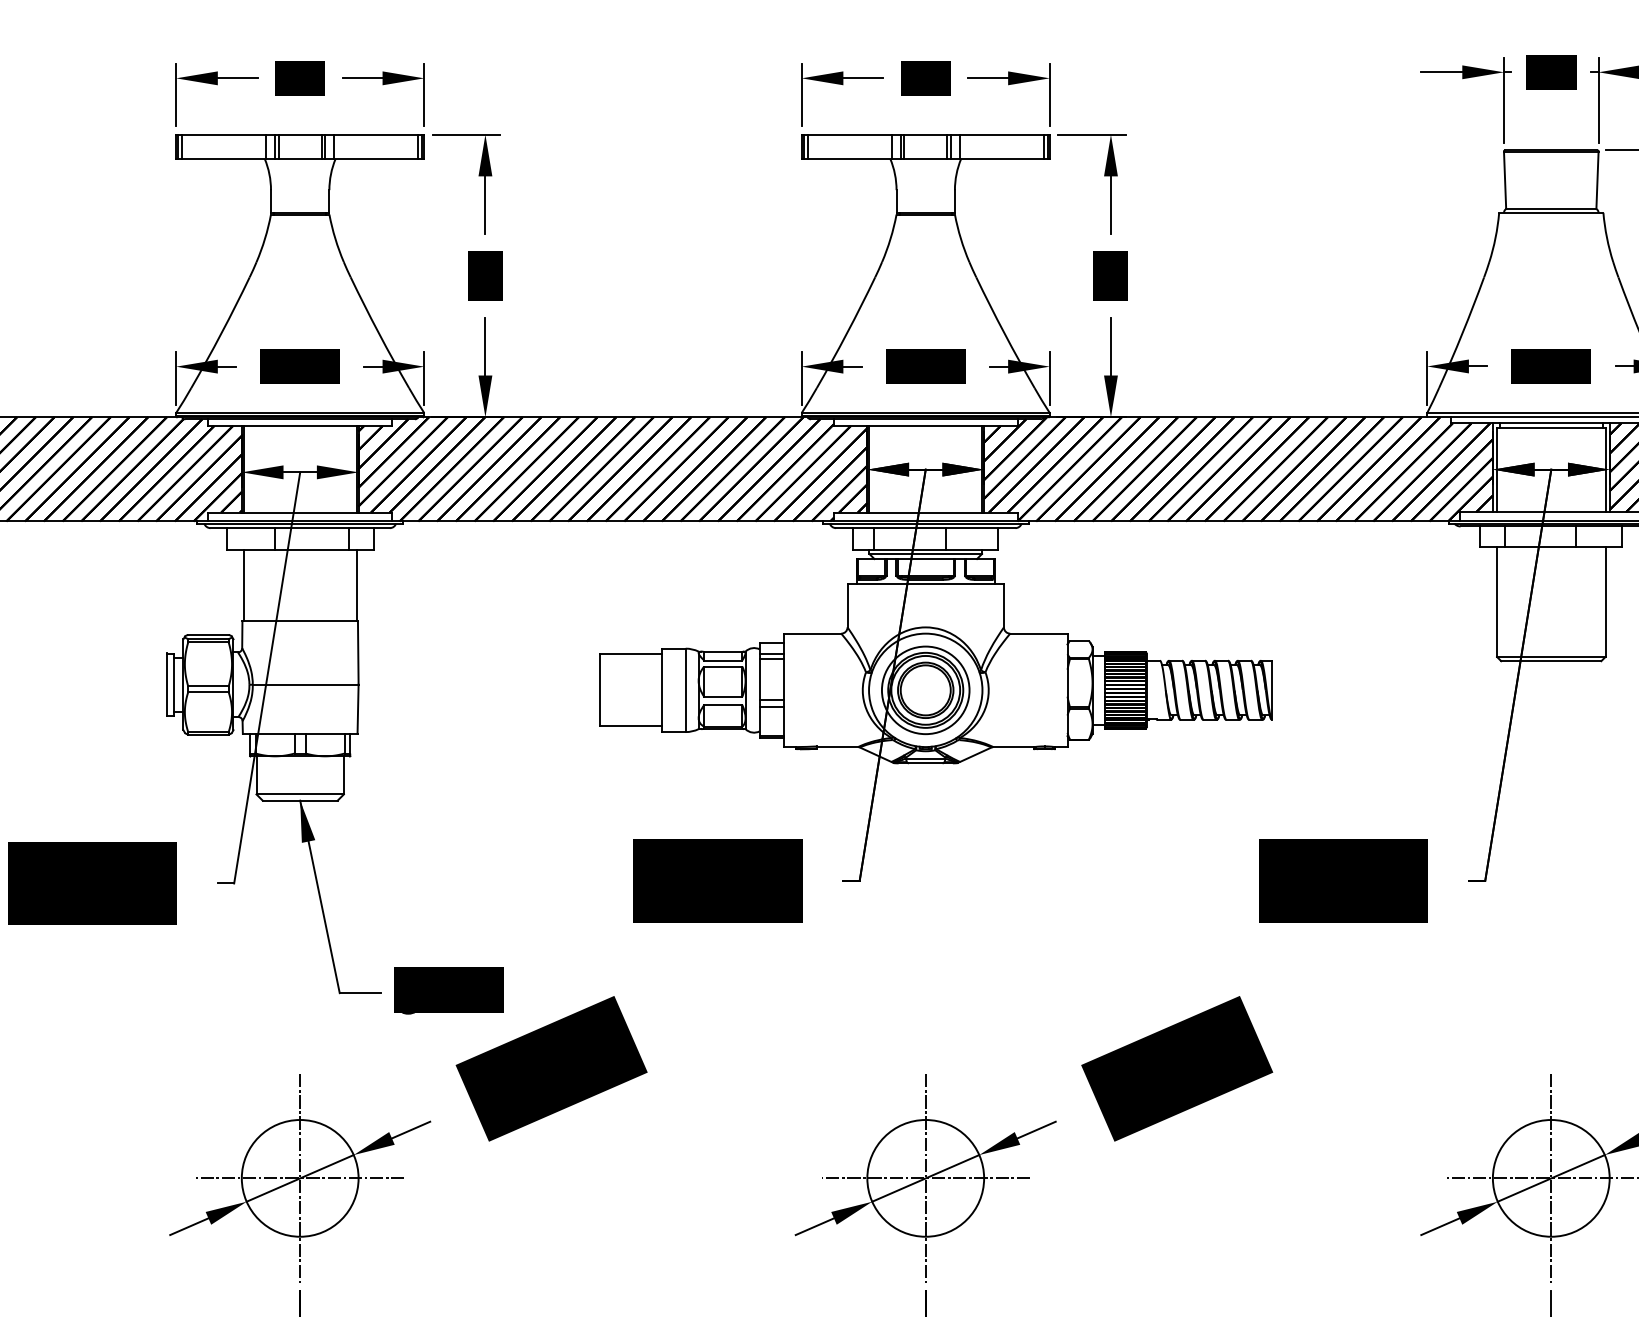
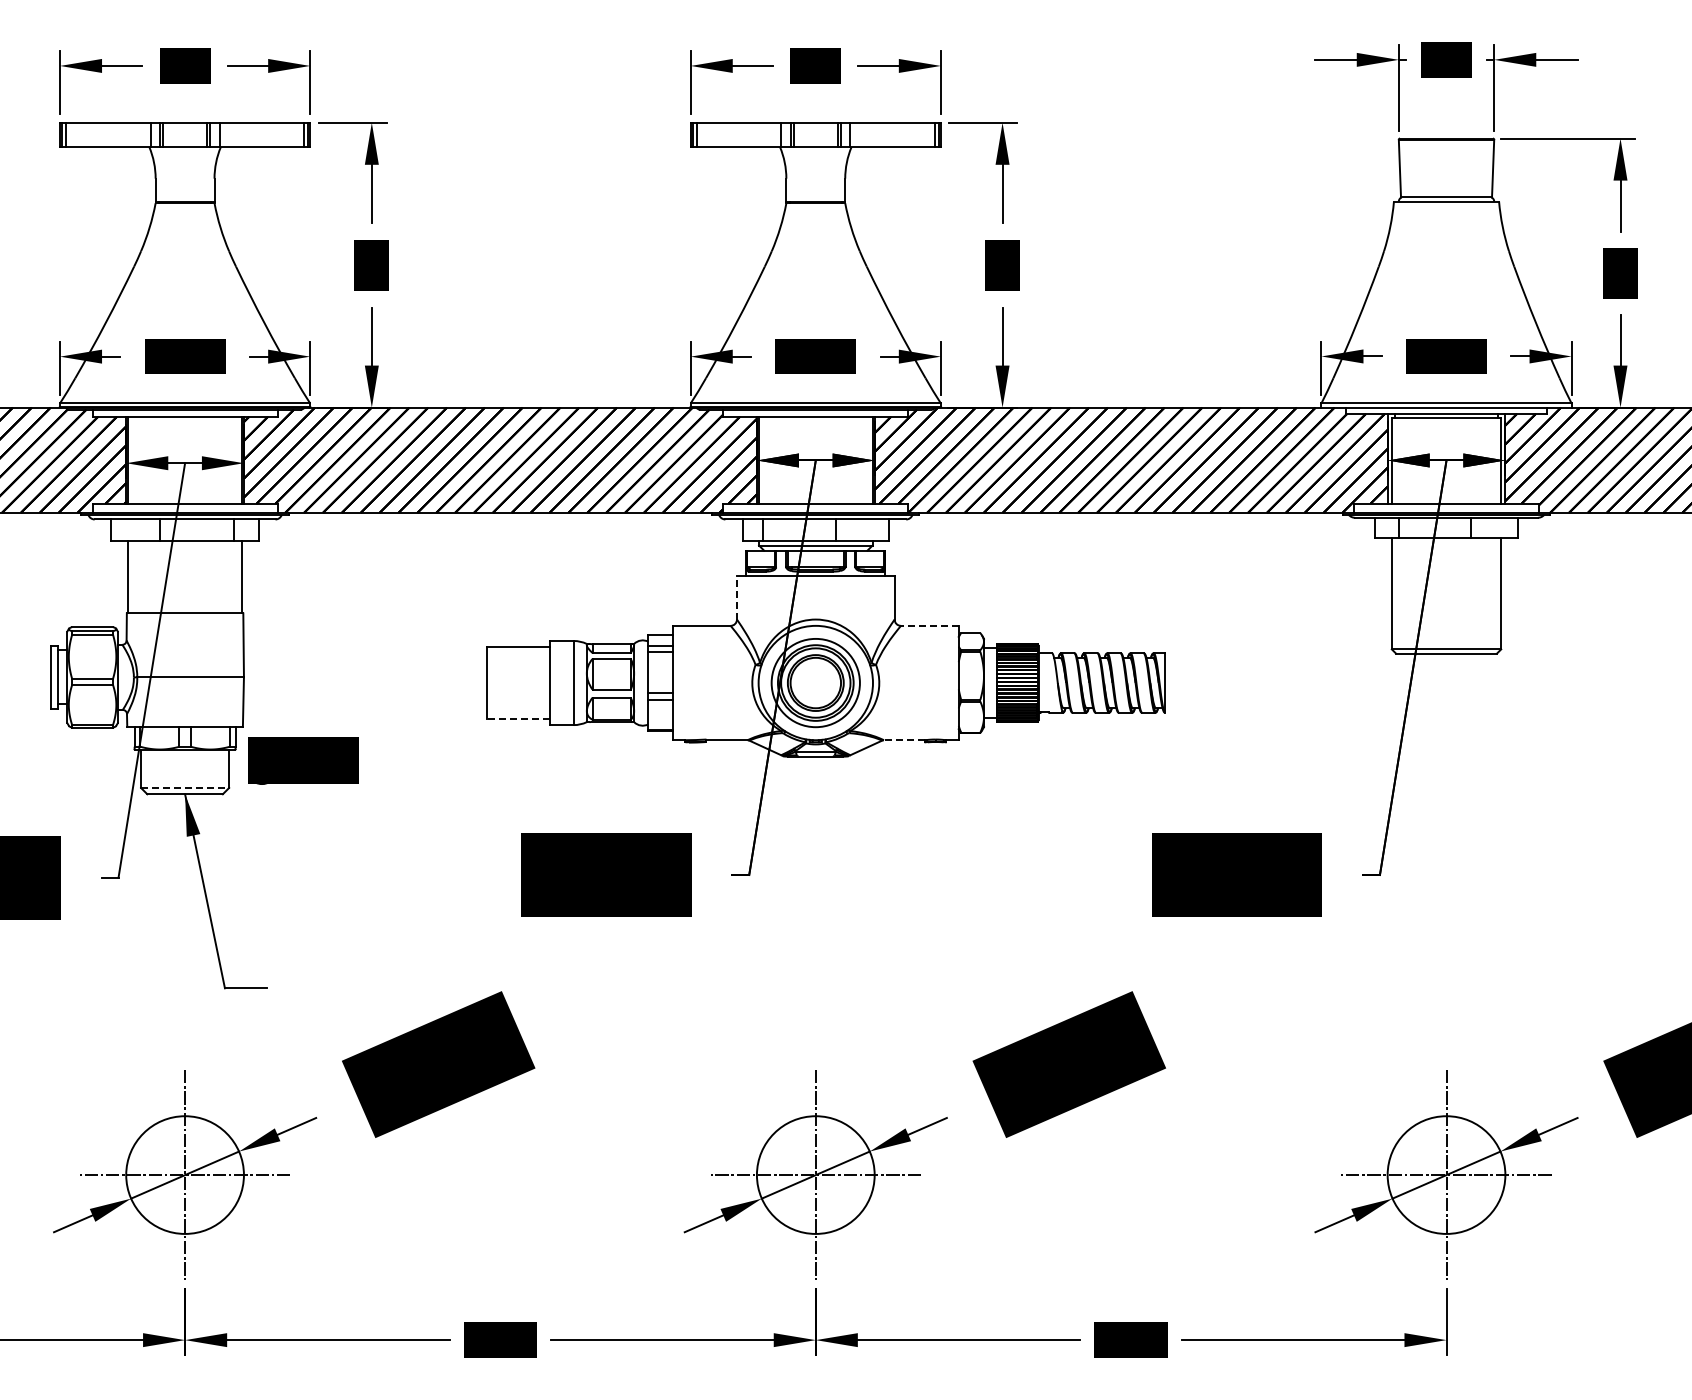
line: (847, 605) -> (736, 597), solid -> dashed
line: (1038, 633) -> (929, 625), solid -> dashed
line: (630, 726) -> (518, 719), solid -> dashed
line: (1013, 747) -> (904, 740), solid -> dashed
line: (300, 793) -> (185, 787), solid -> dashed
part: (449, 990) -> (303, 760), moved

